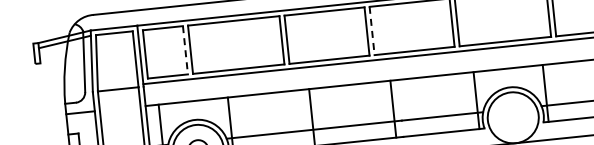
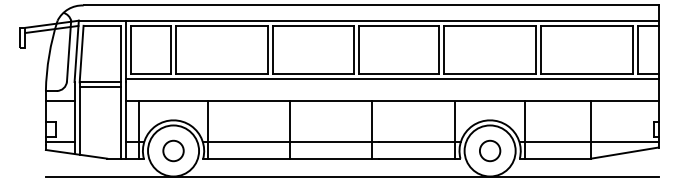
line: (372, 31) -> (358, 50), dashed -> solid
line: (185, 50) -> (171, 50), dashed -> solid
line: (118, 94) -> (99, 87), added
circle: (513, 117) -> (490, 150), added

